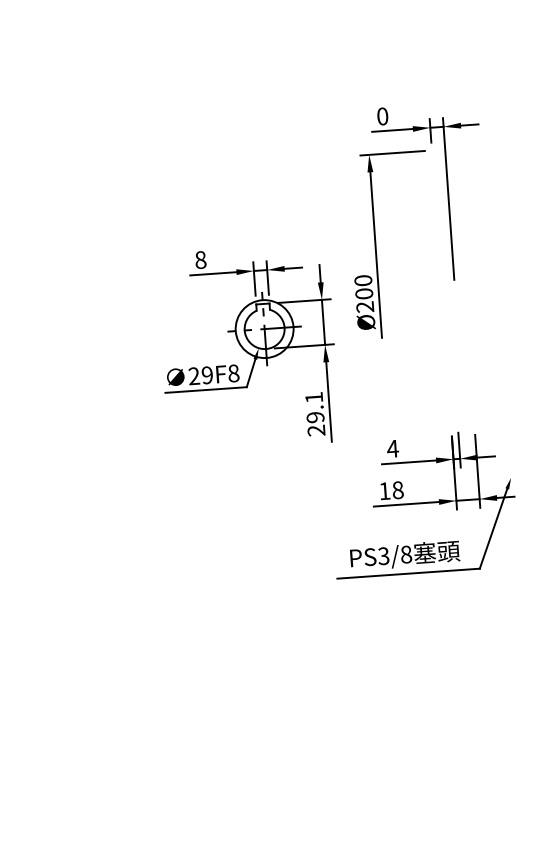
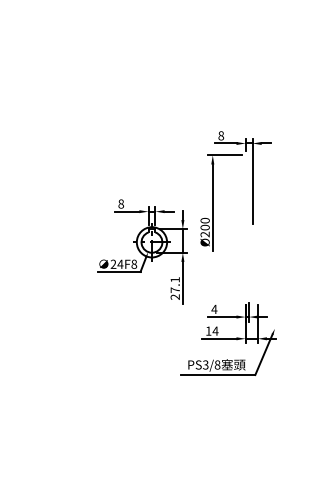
text: (383, 117) -> (221, 136), 0 -> 8
text: (207, 373) -> (120, 263), 29F8 -> 24F8
text: (314, 418) -> (174, 290), 29.1 -> 27.1
text: (397, 488) -> (215, 330), 18 -> 14

